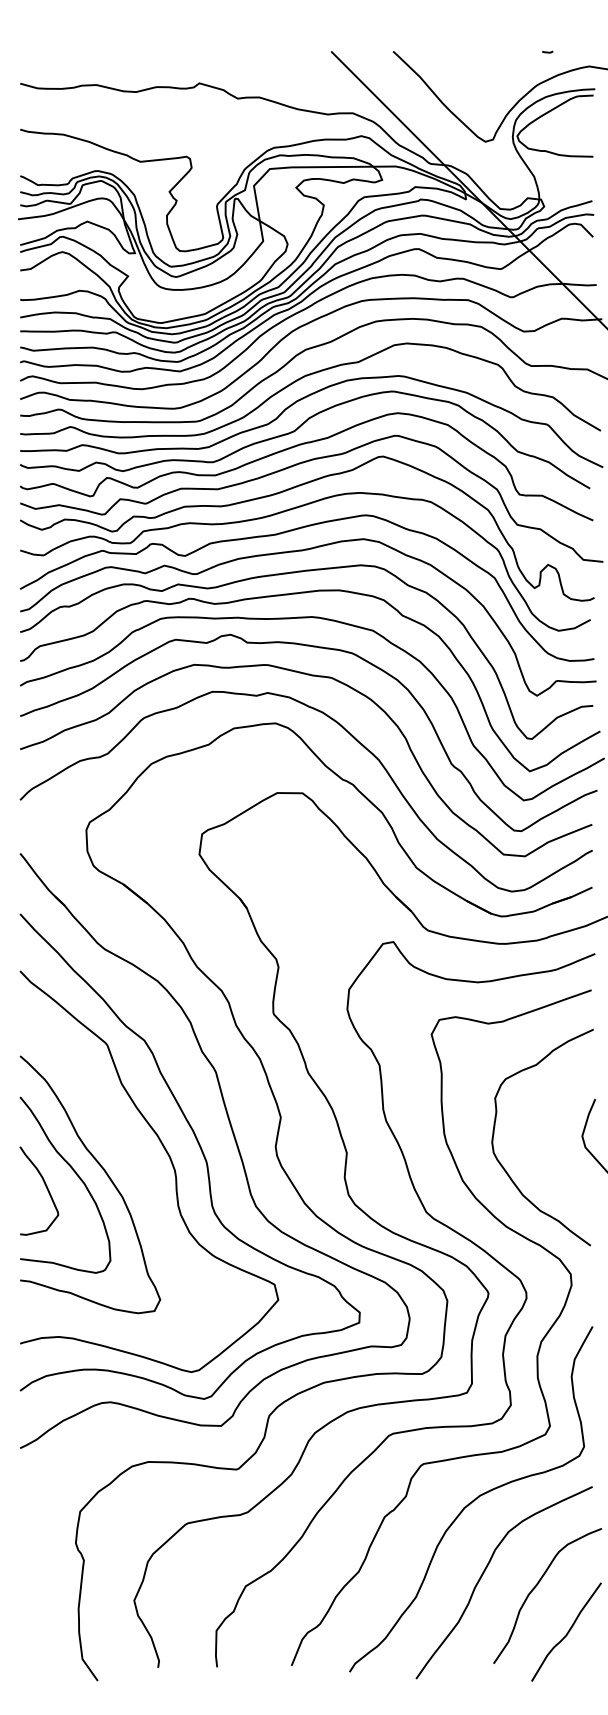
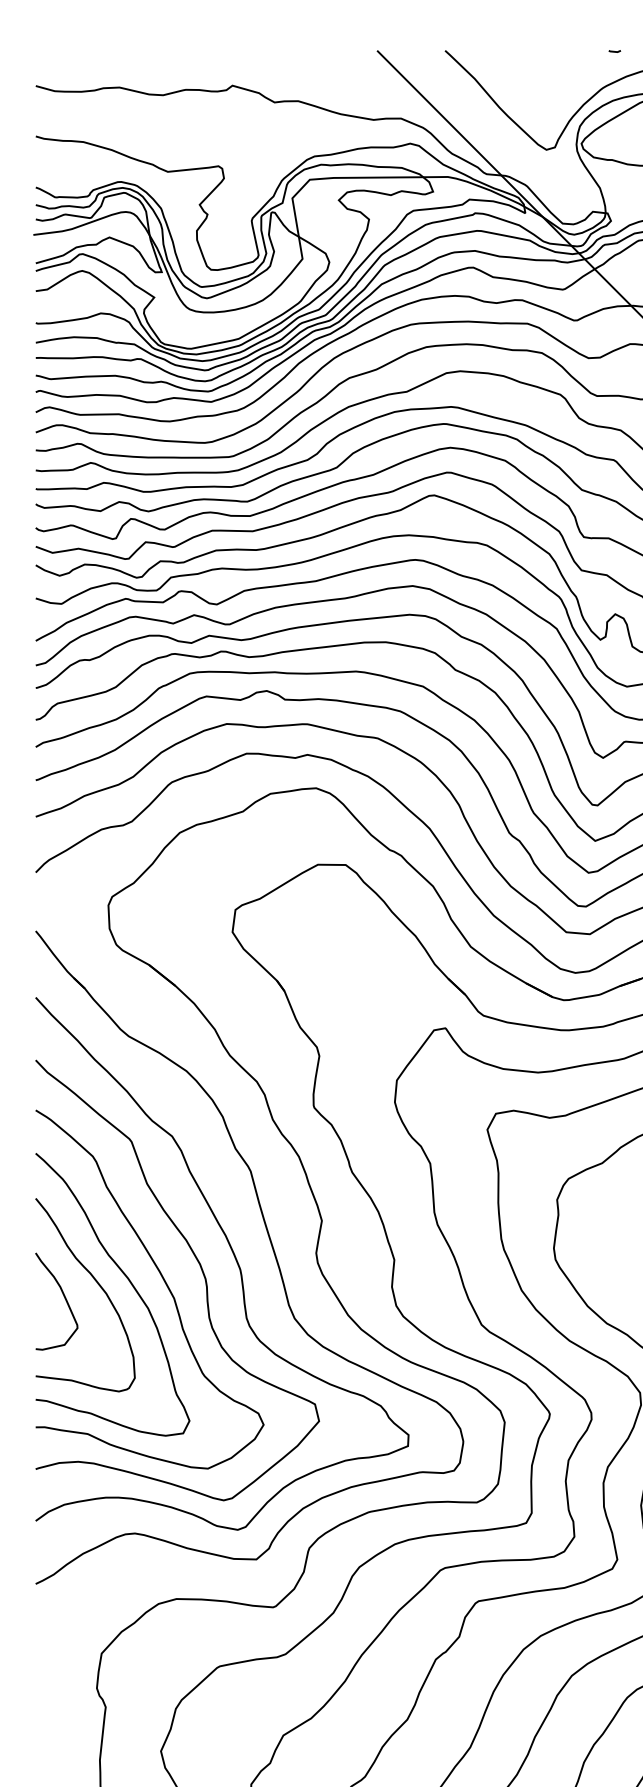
curve: (137, 1174) -> (164, 1283), added

